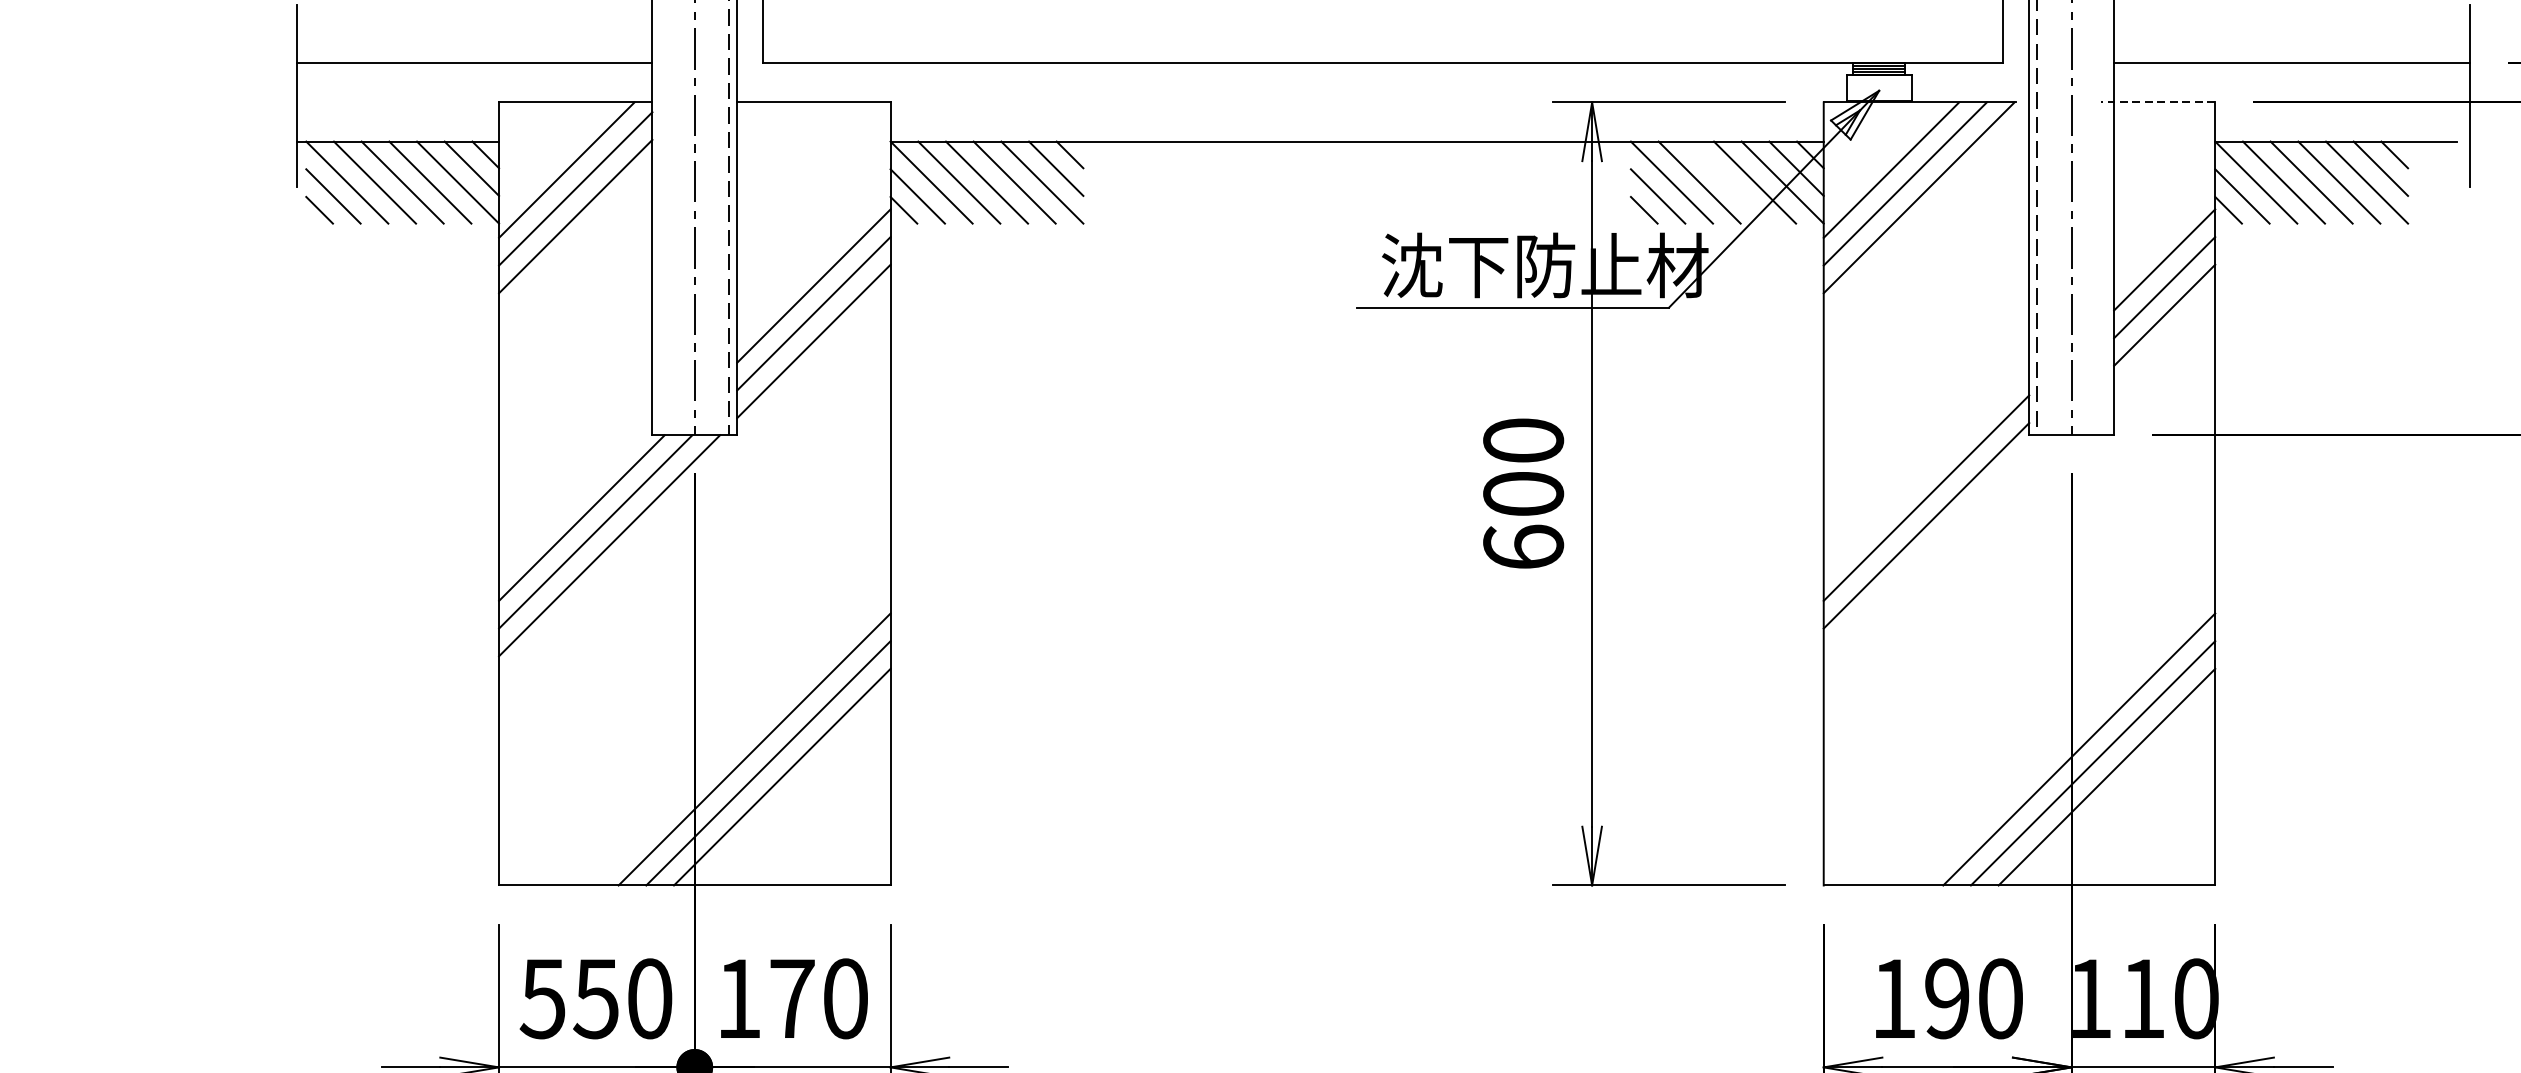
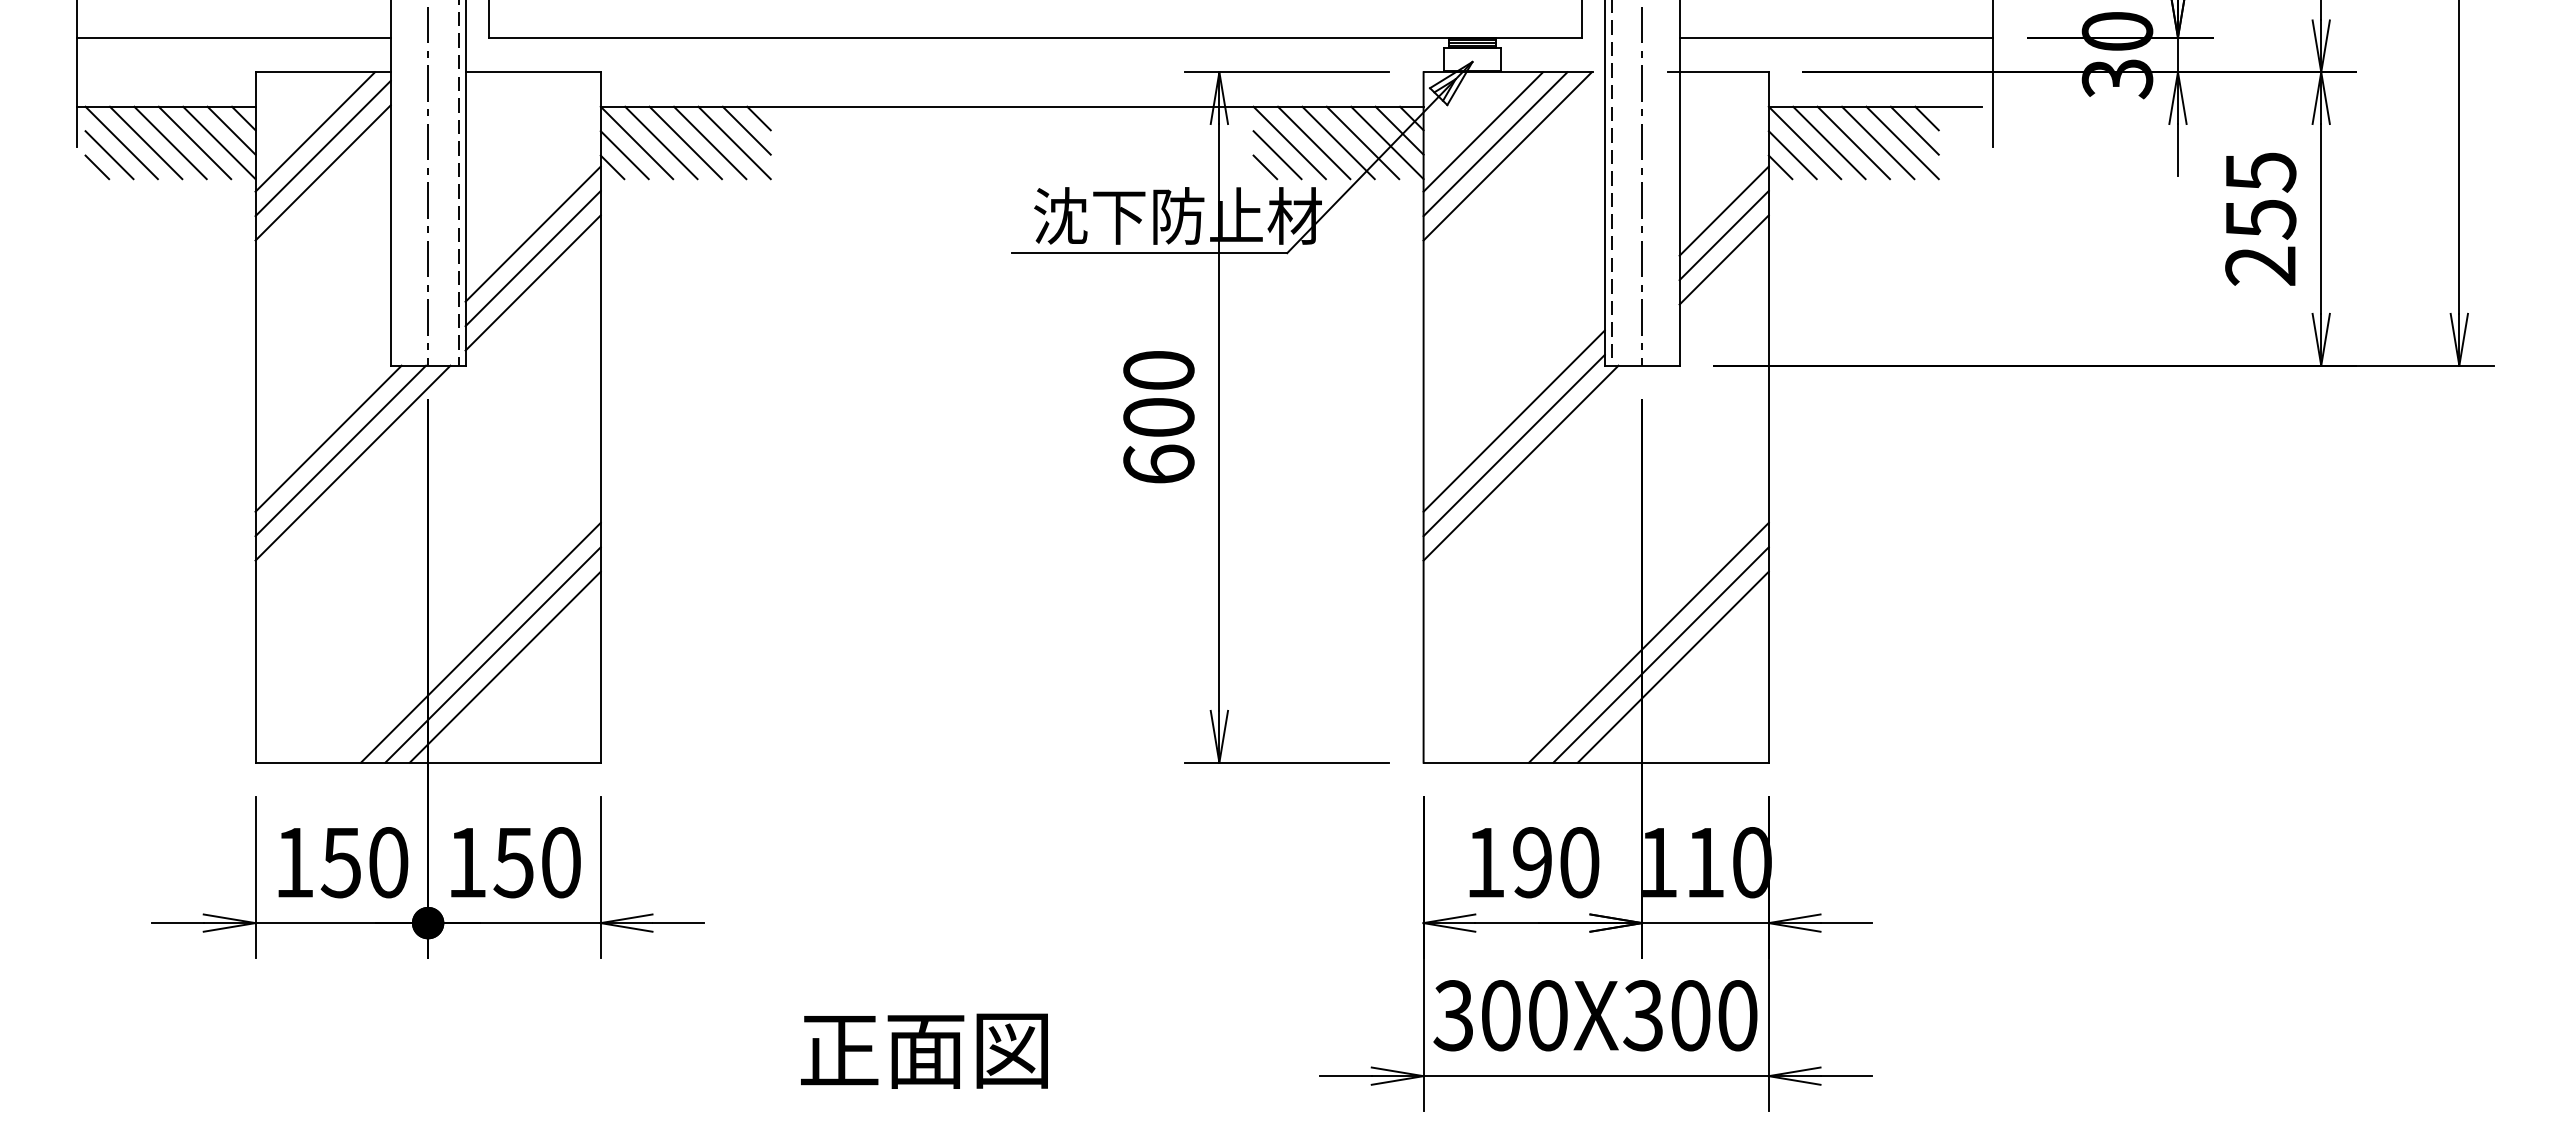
line: (2157, 102) -> (1717, 72), dashed -> solid
line: (1727, 182) -> (1338, 142), added
line: (1933, 545) -> (1520, 462), added
text: (542, 999) -> (293, 863), 550 -> 150
text: (791, 999) -> (513, 863), 170 -> 150

